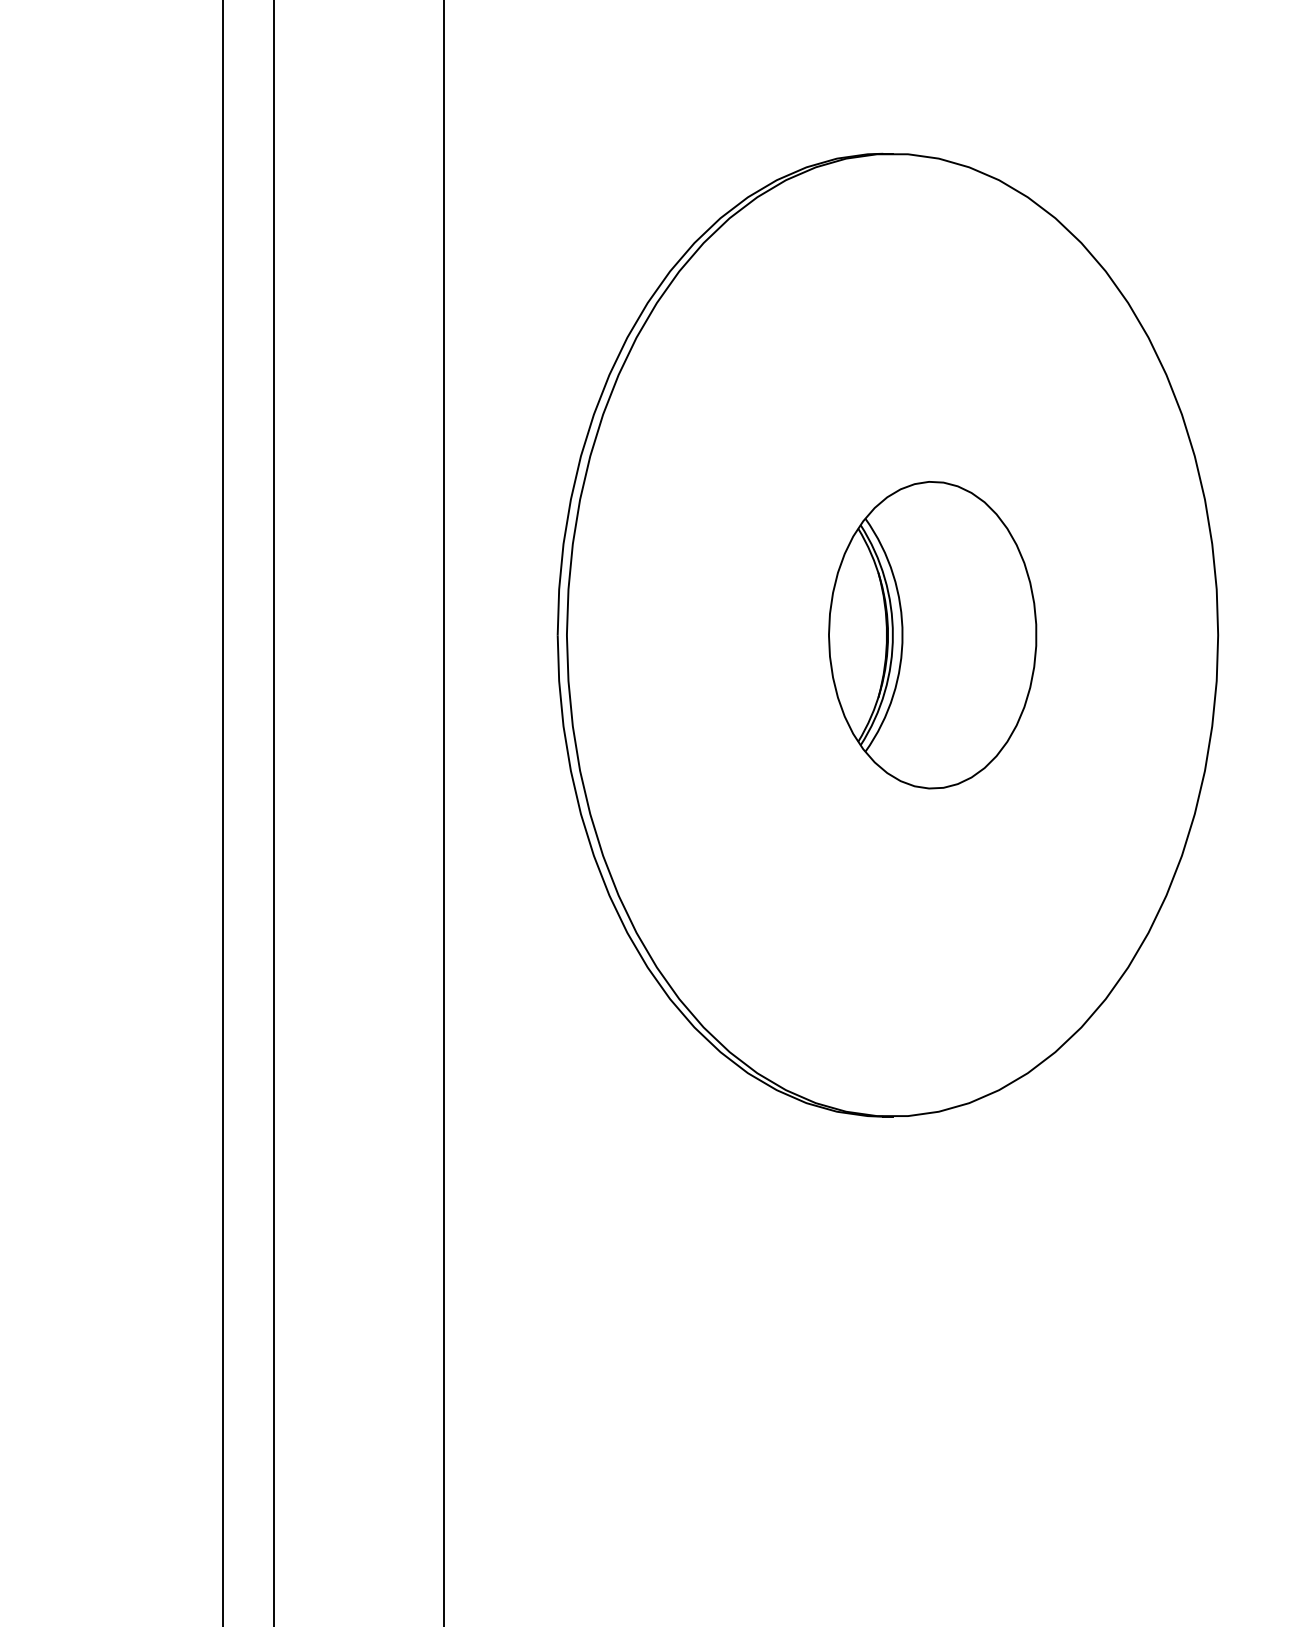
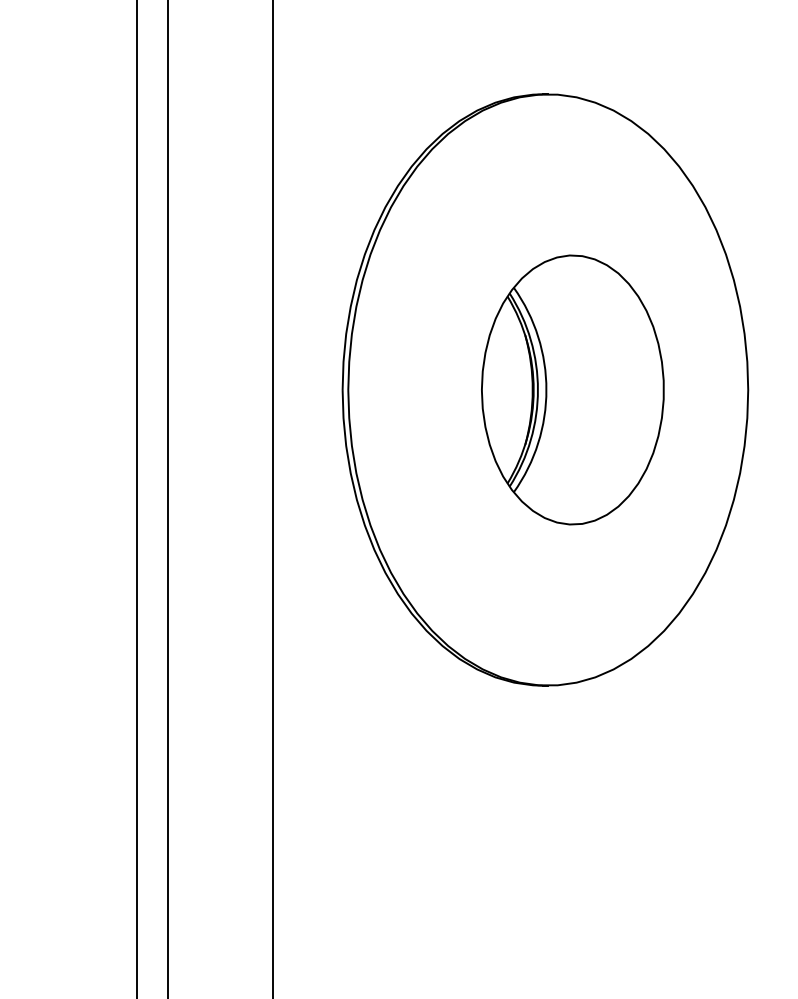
part: (932, 634) -> (572, 389), size x1.43

